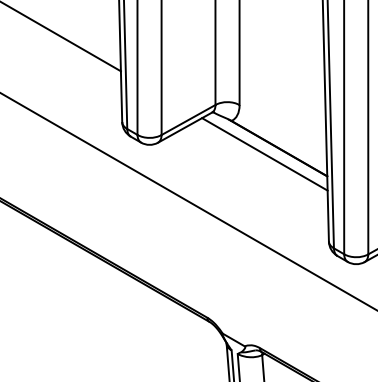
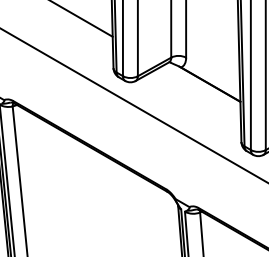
line: (264, 153) -> (201, 87), removed

